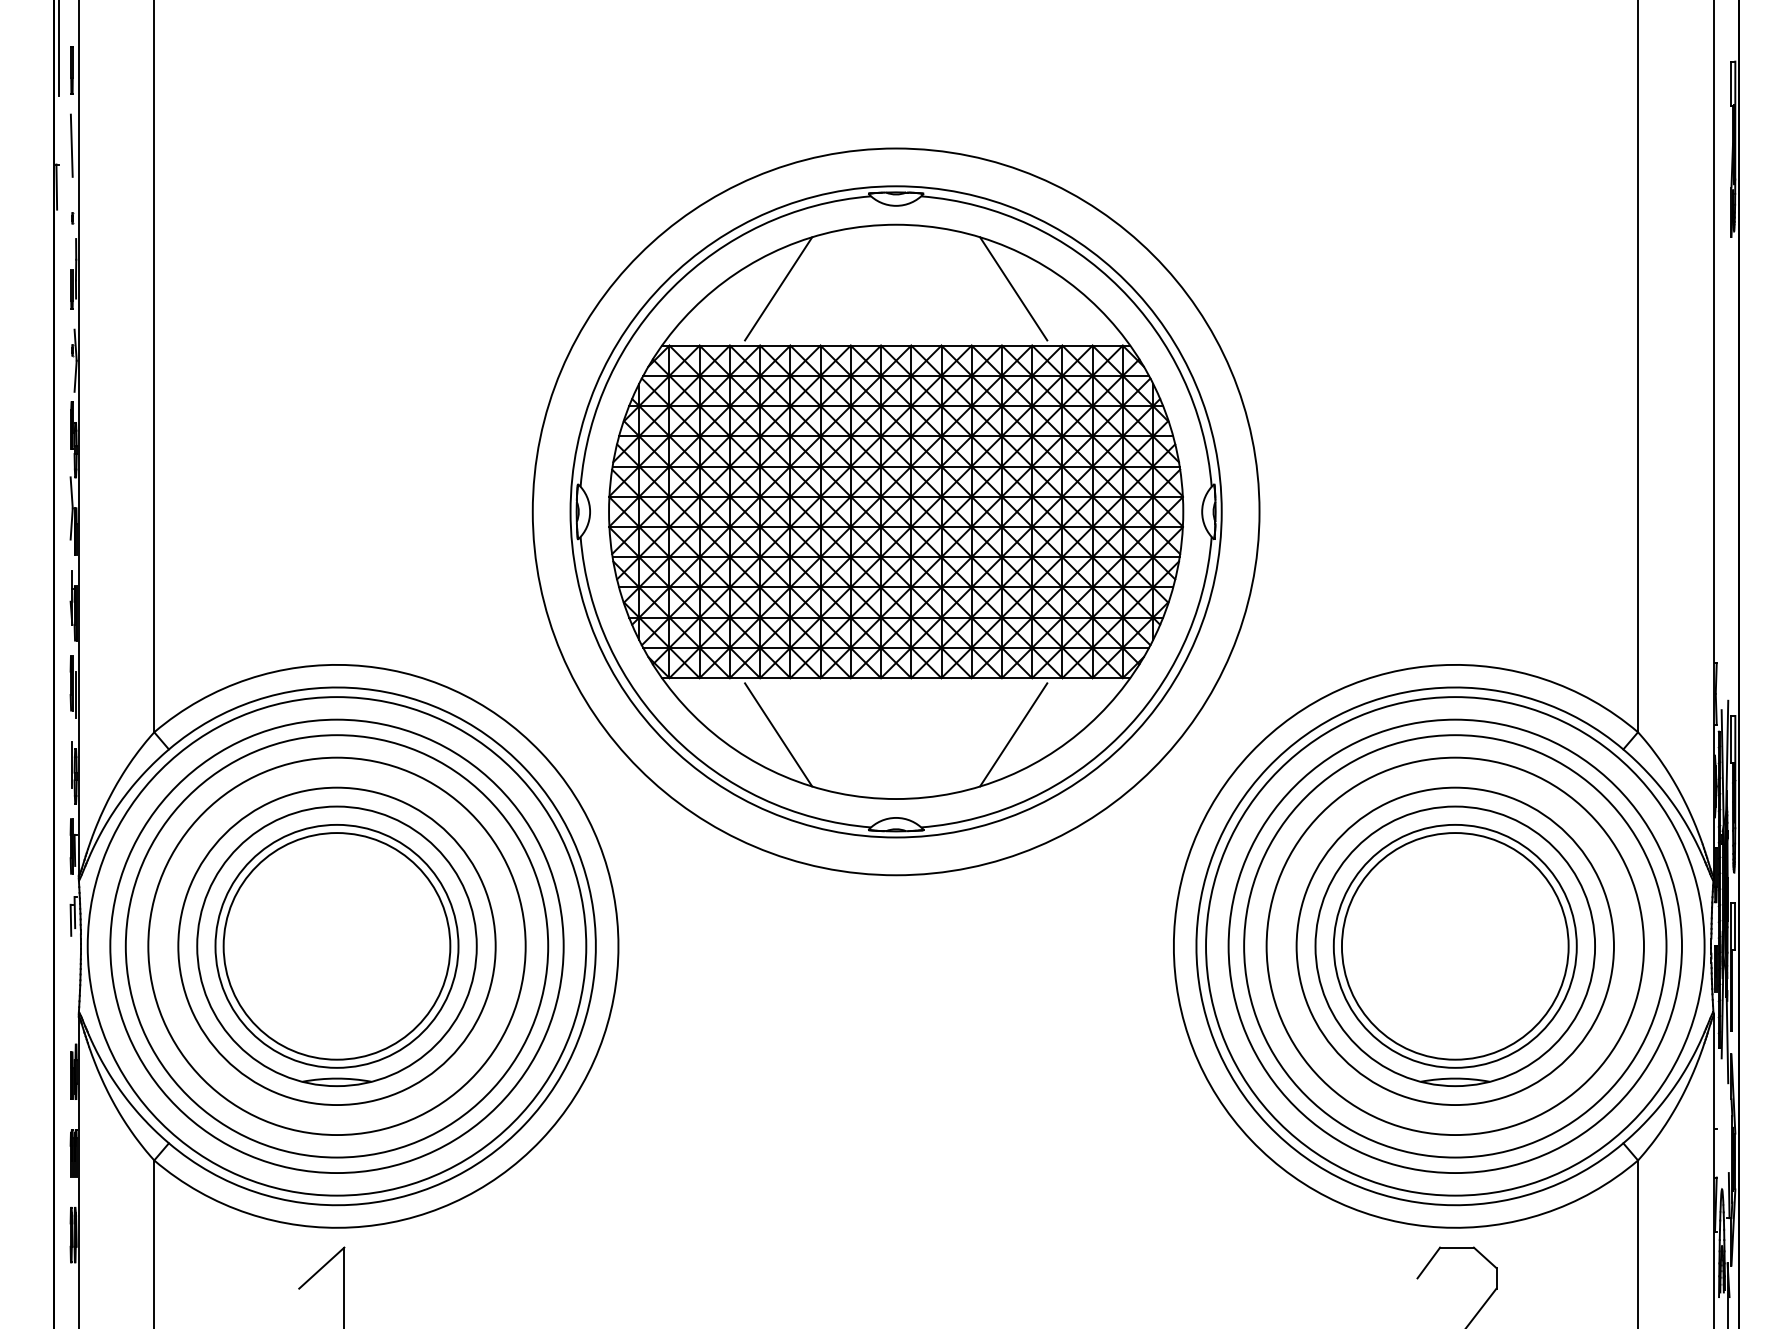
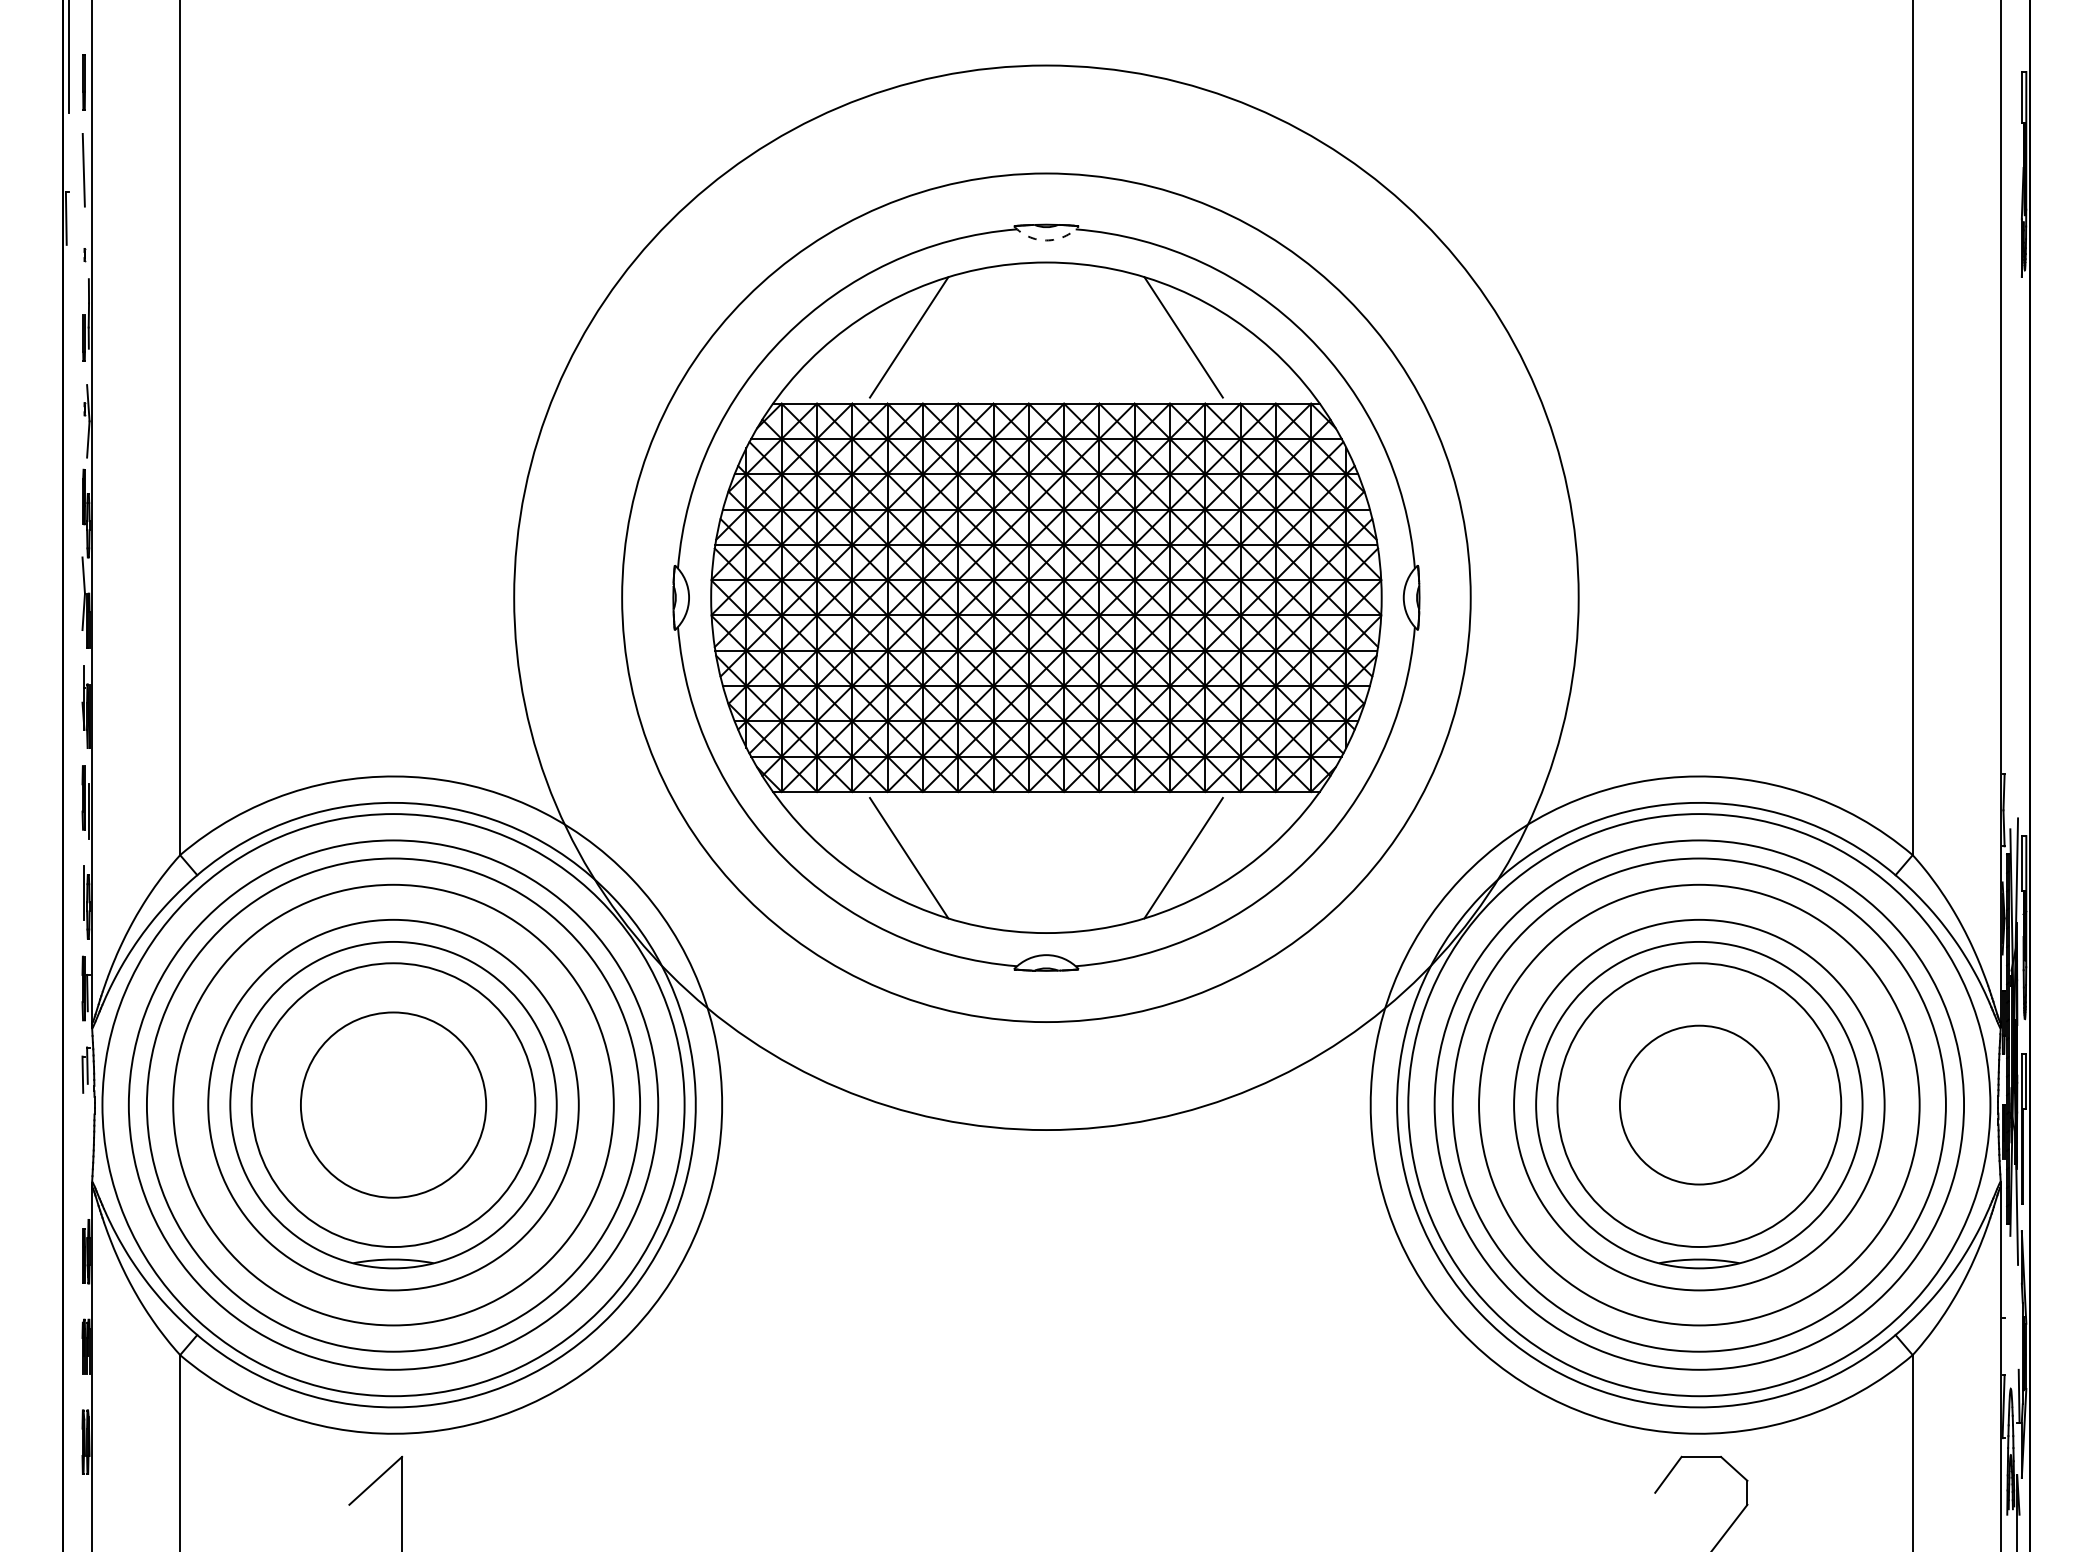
arc: (896, 205) -> (1046, 240), solid -> dashed
circle: (896, 511) -> (1046, 597), size x1.4
circle: (336, 945) -> (393, 1104), size x0.7
circle: (1455, 945) -> (1699, 1104), size x0.6

